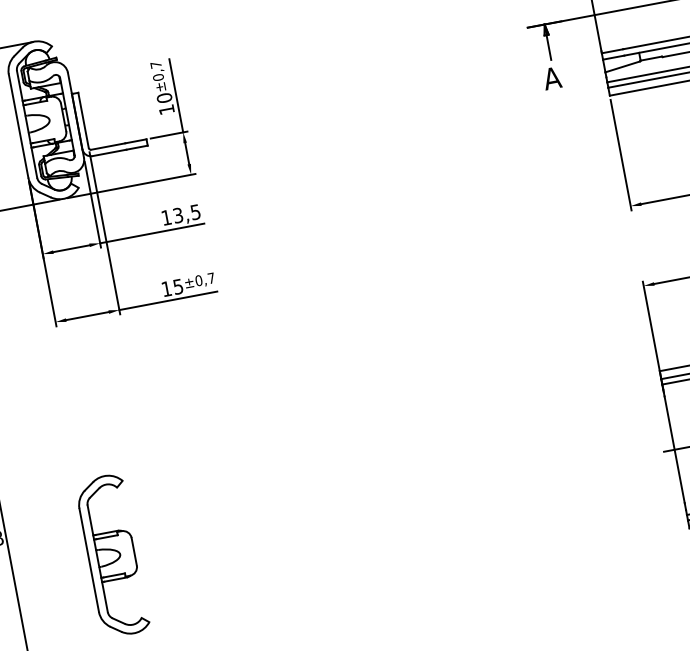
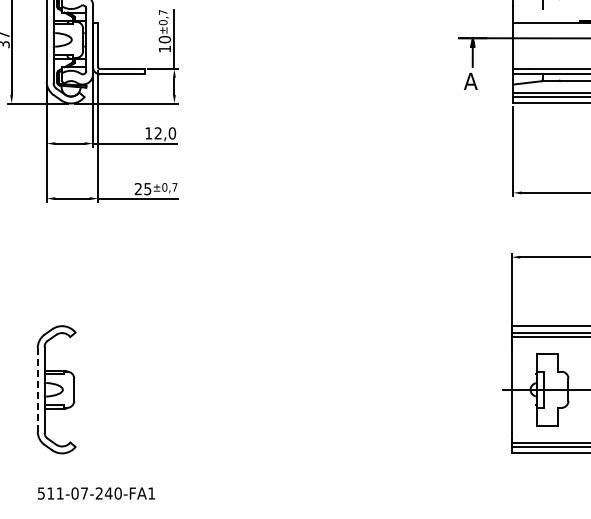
text: (187, 213) -> (165, 133), 13,5 -> 12,0
text: (165, 288) -> (137, 188), 15 -> 25
line: (88, 560) -> (37, 389), solid -> dashed

